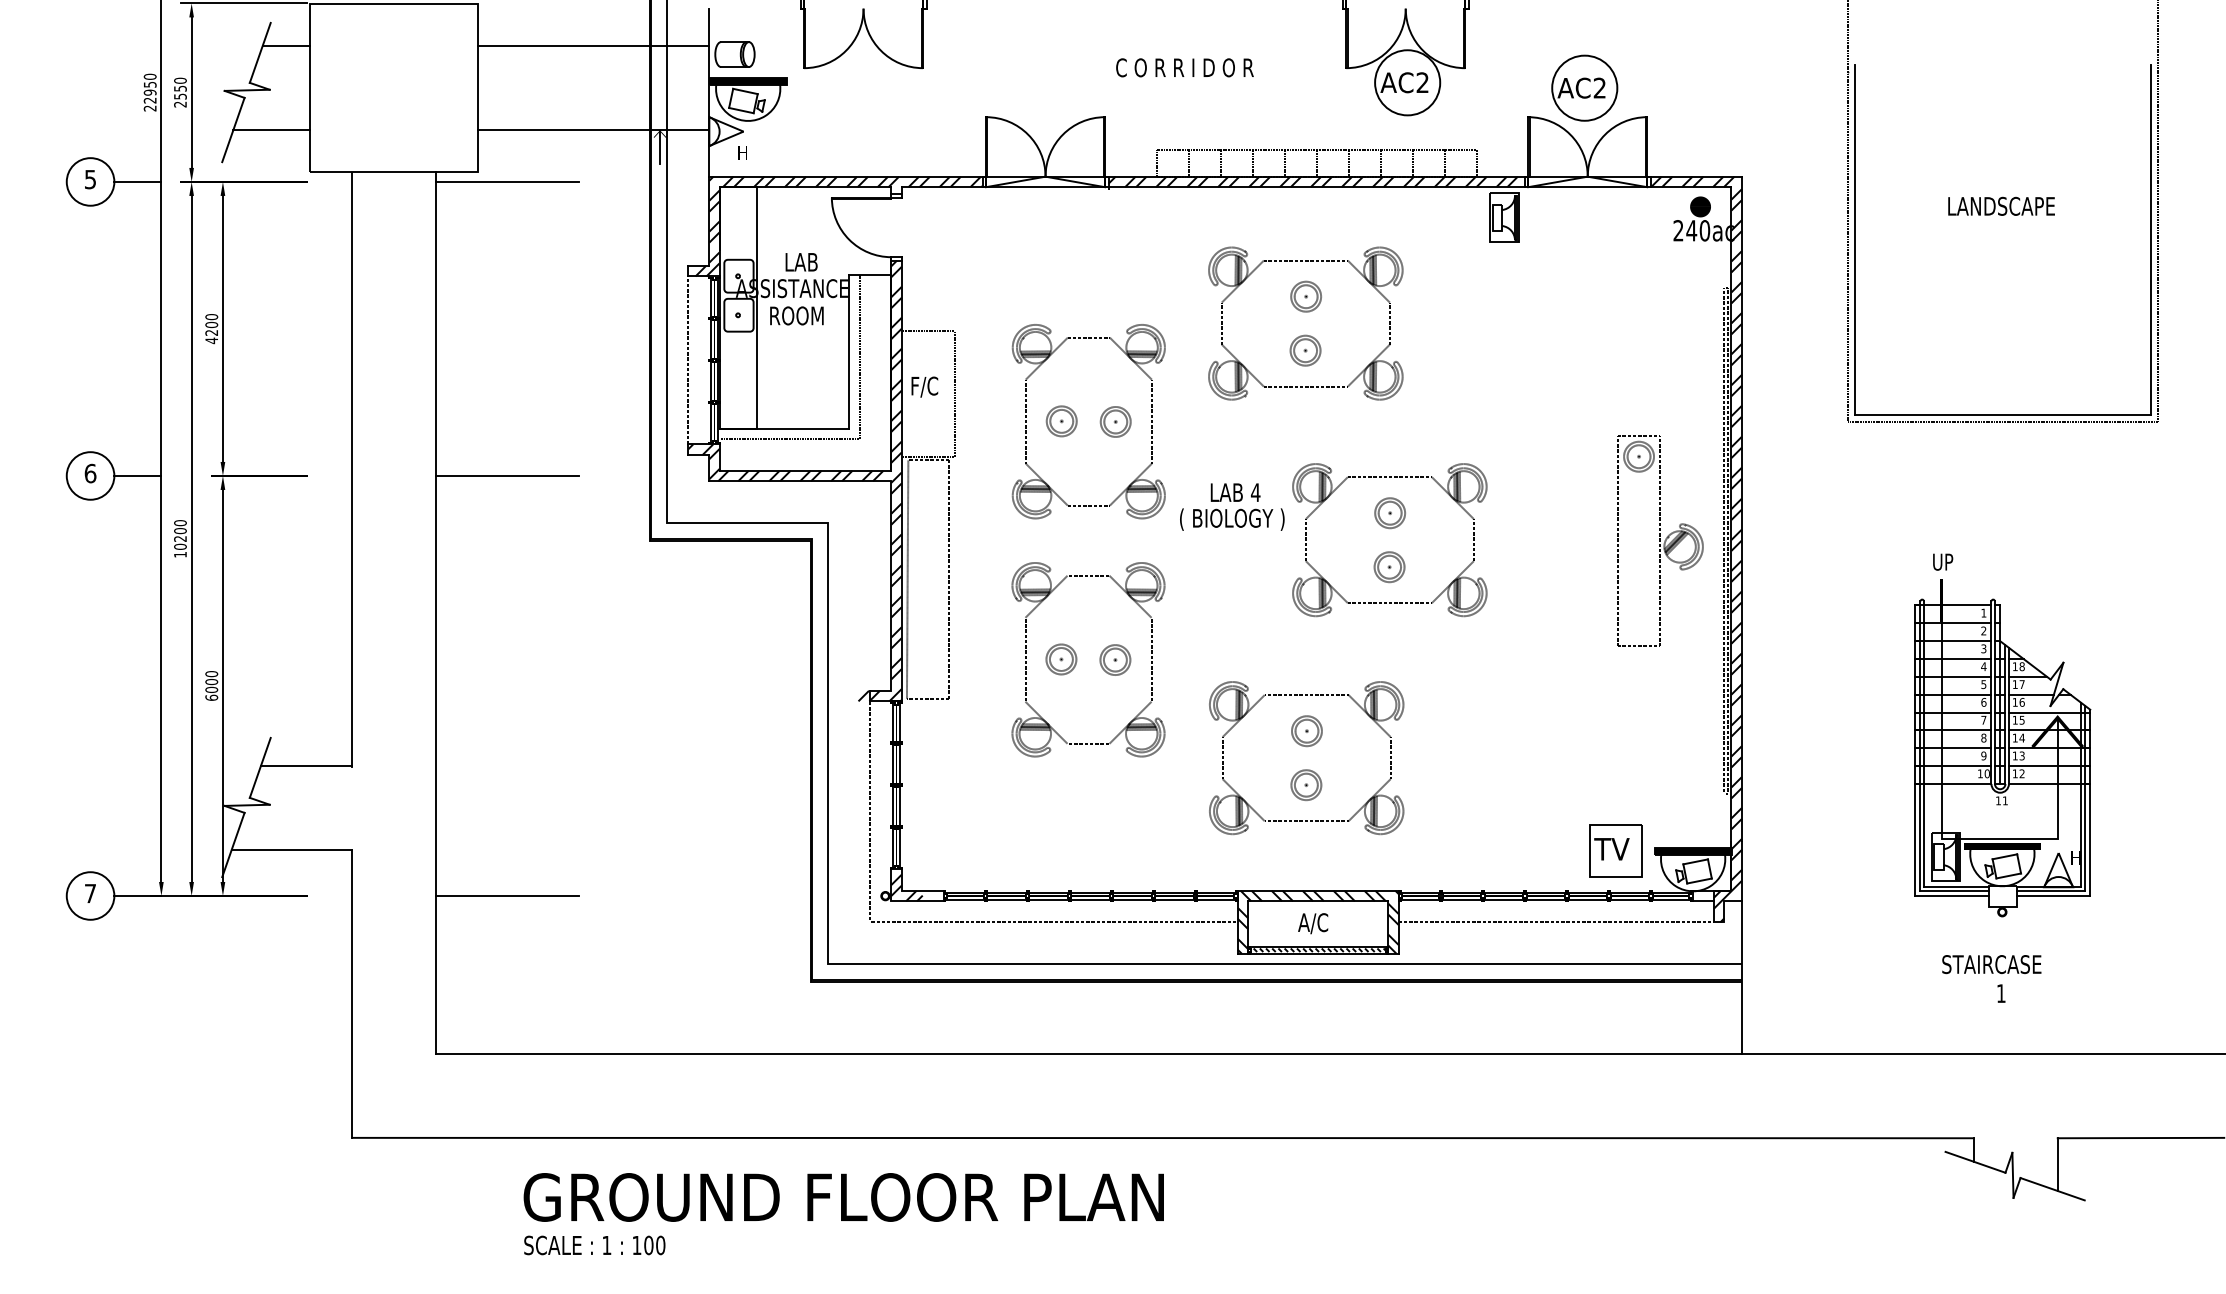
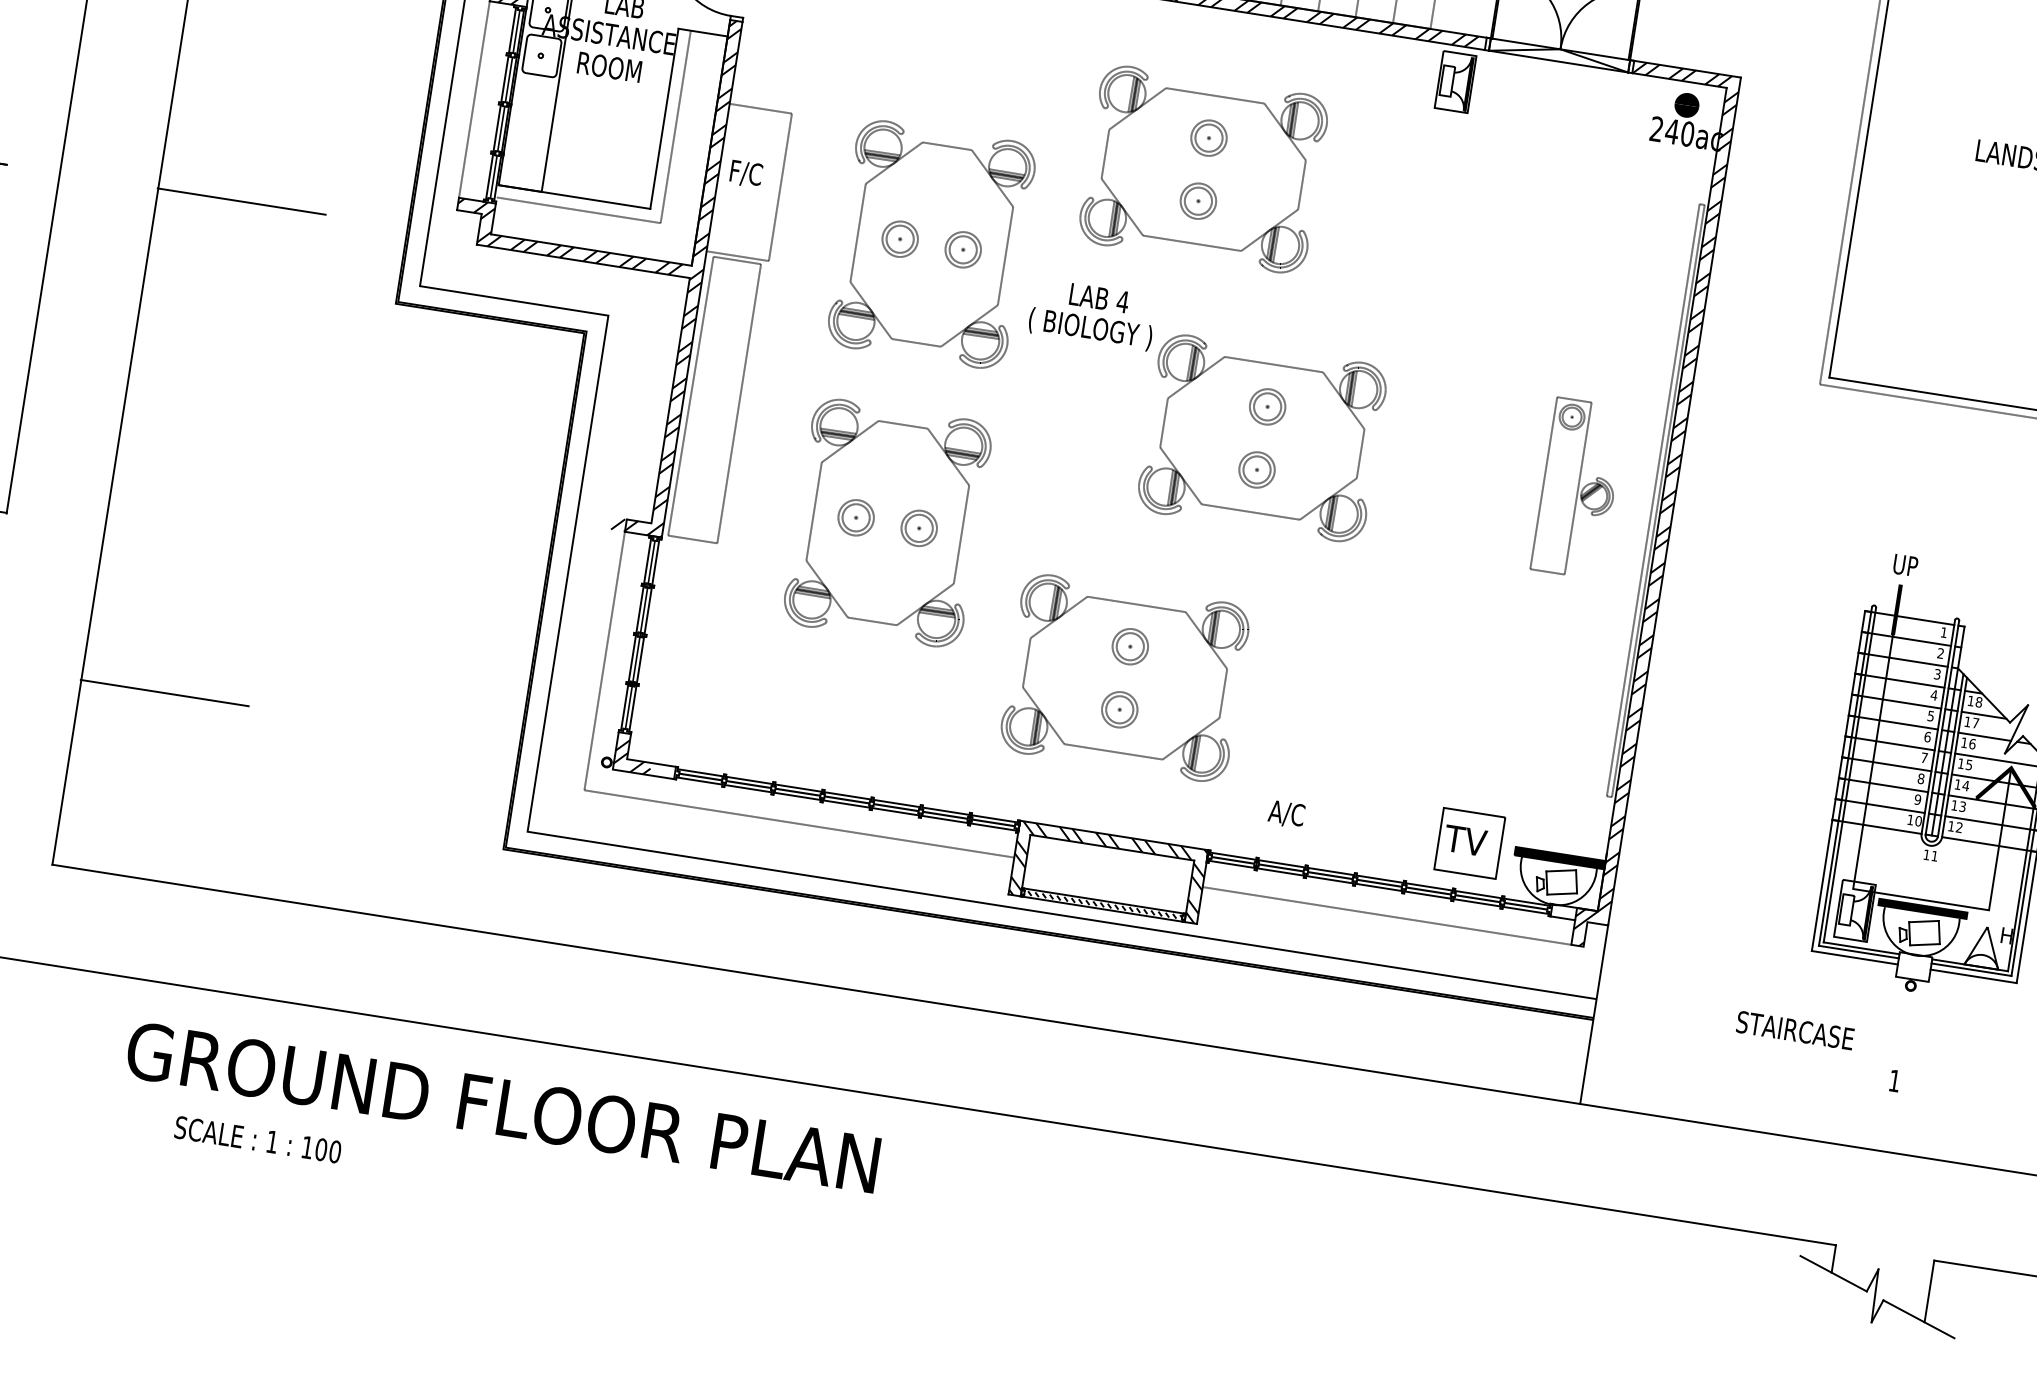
text: (1232, 506) -> (1093, 313), moved
part: (1660, 540) -> (1578, 488), size x0.7
text: (1313, 923) -> (1286, 814), moved
text: (1991, 964) -> (1794, 1030), moved
text: (594, 1245) -> (257, 1139), moved

